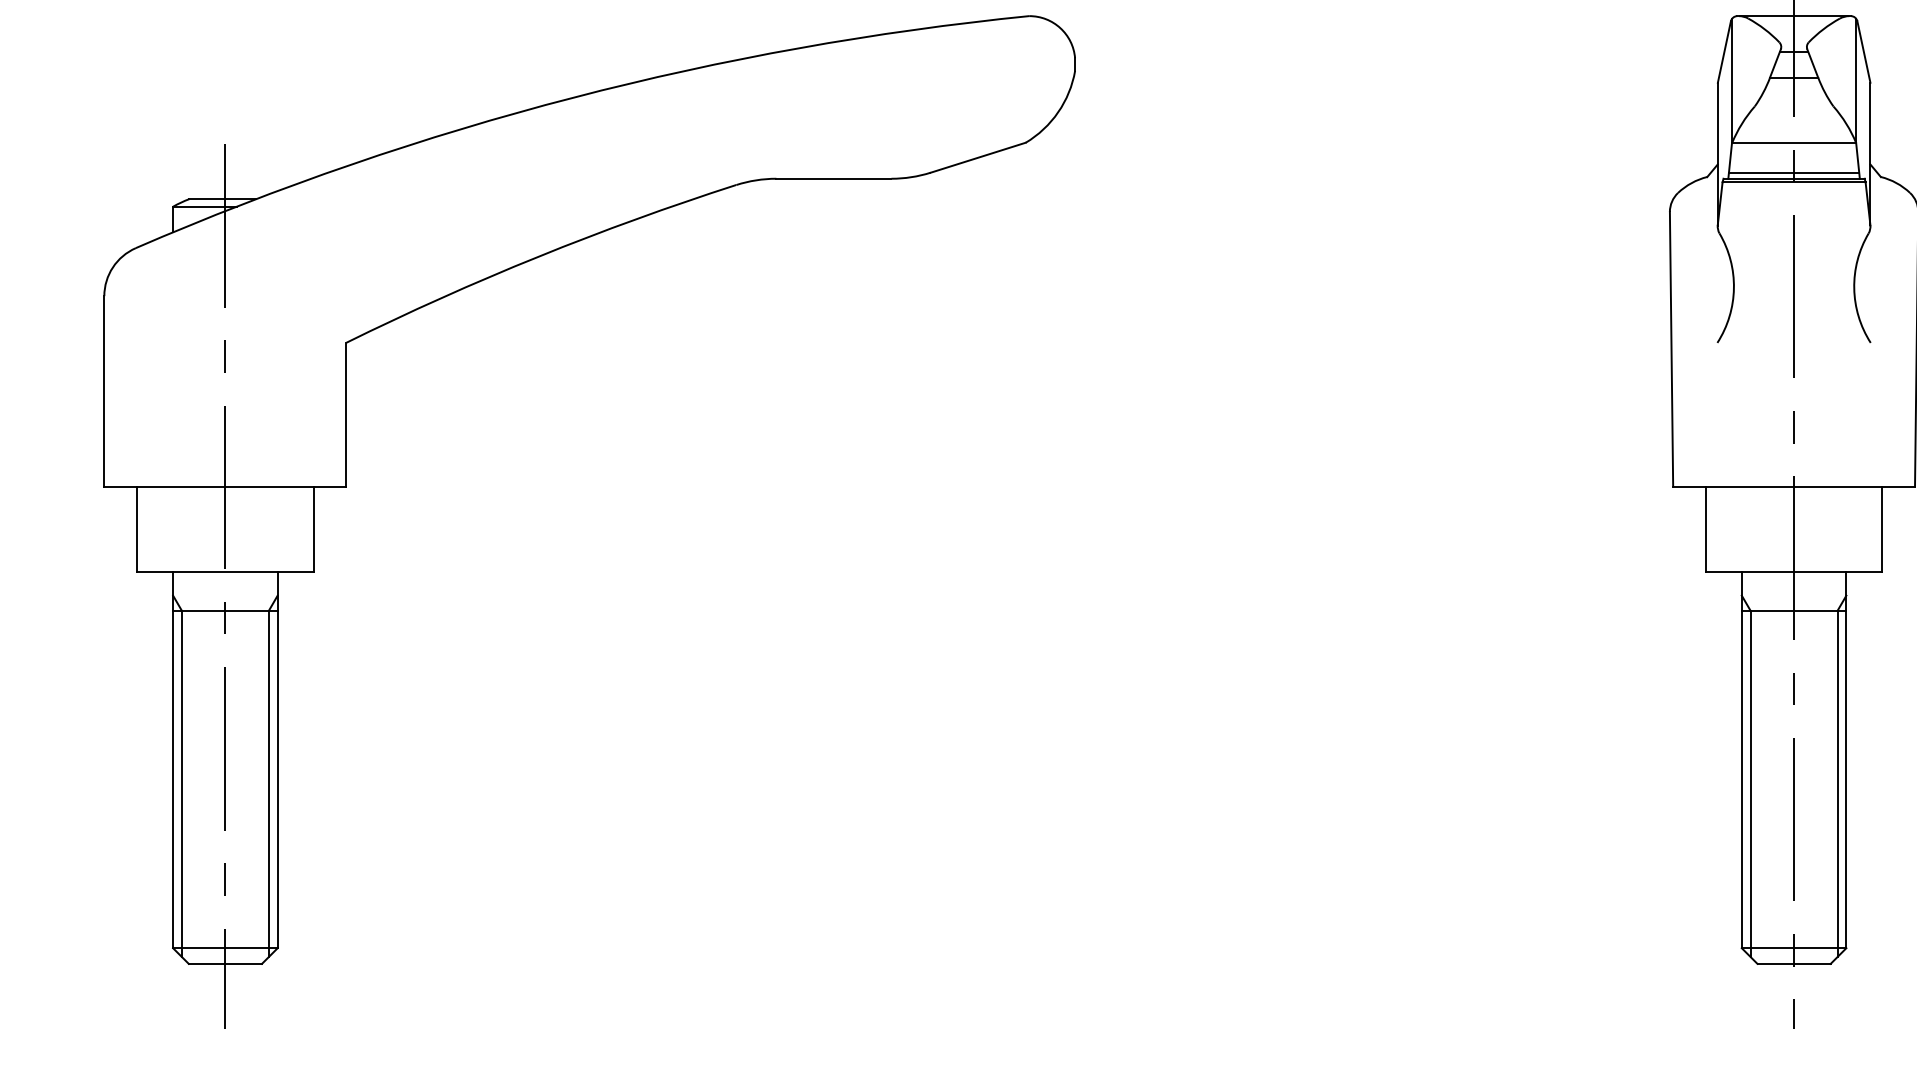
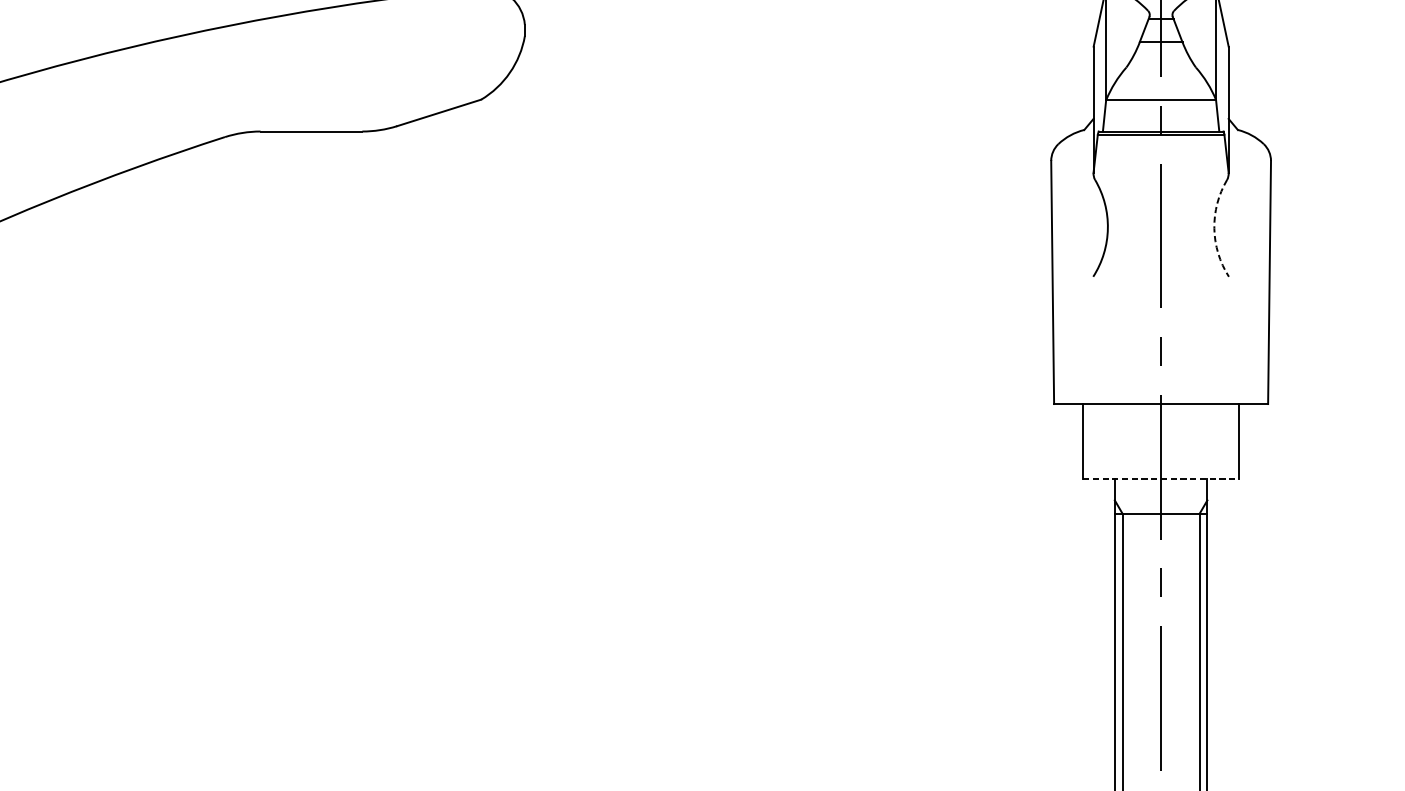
line: (1793, 173) -> (1160, 126), removed
arc: (1854, 288) -> (1214, 228), solid -> dashed
line: (1794, 571) -> (1161, 479), solid -> dashed

